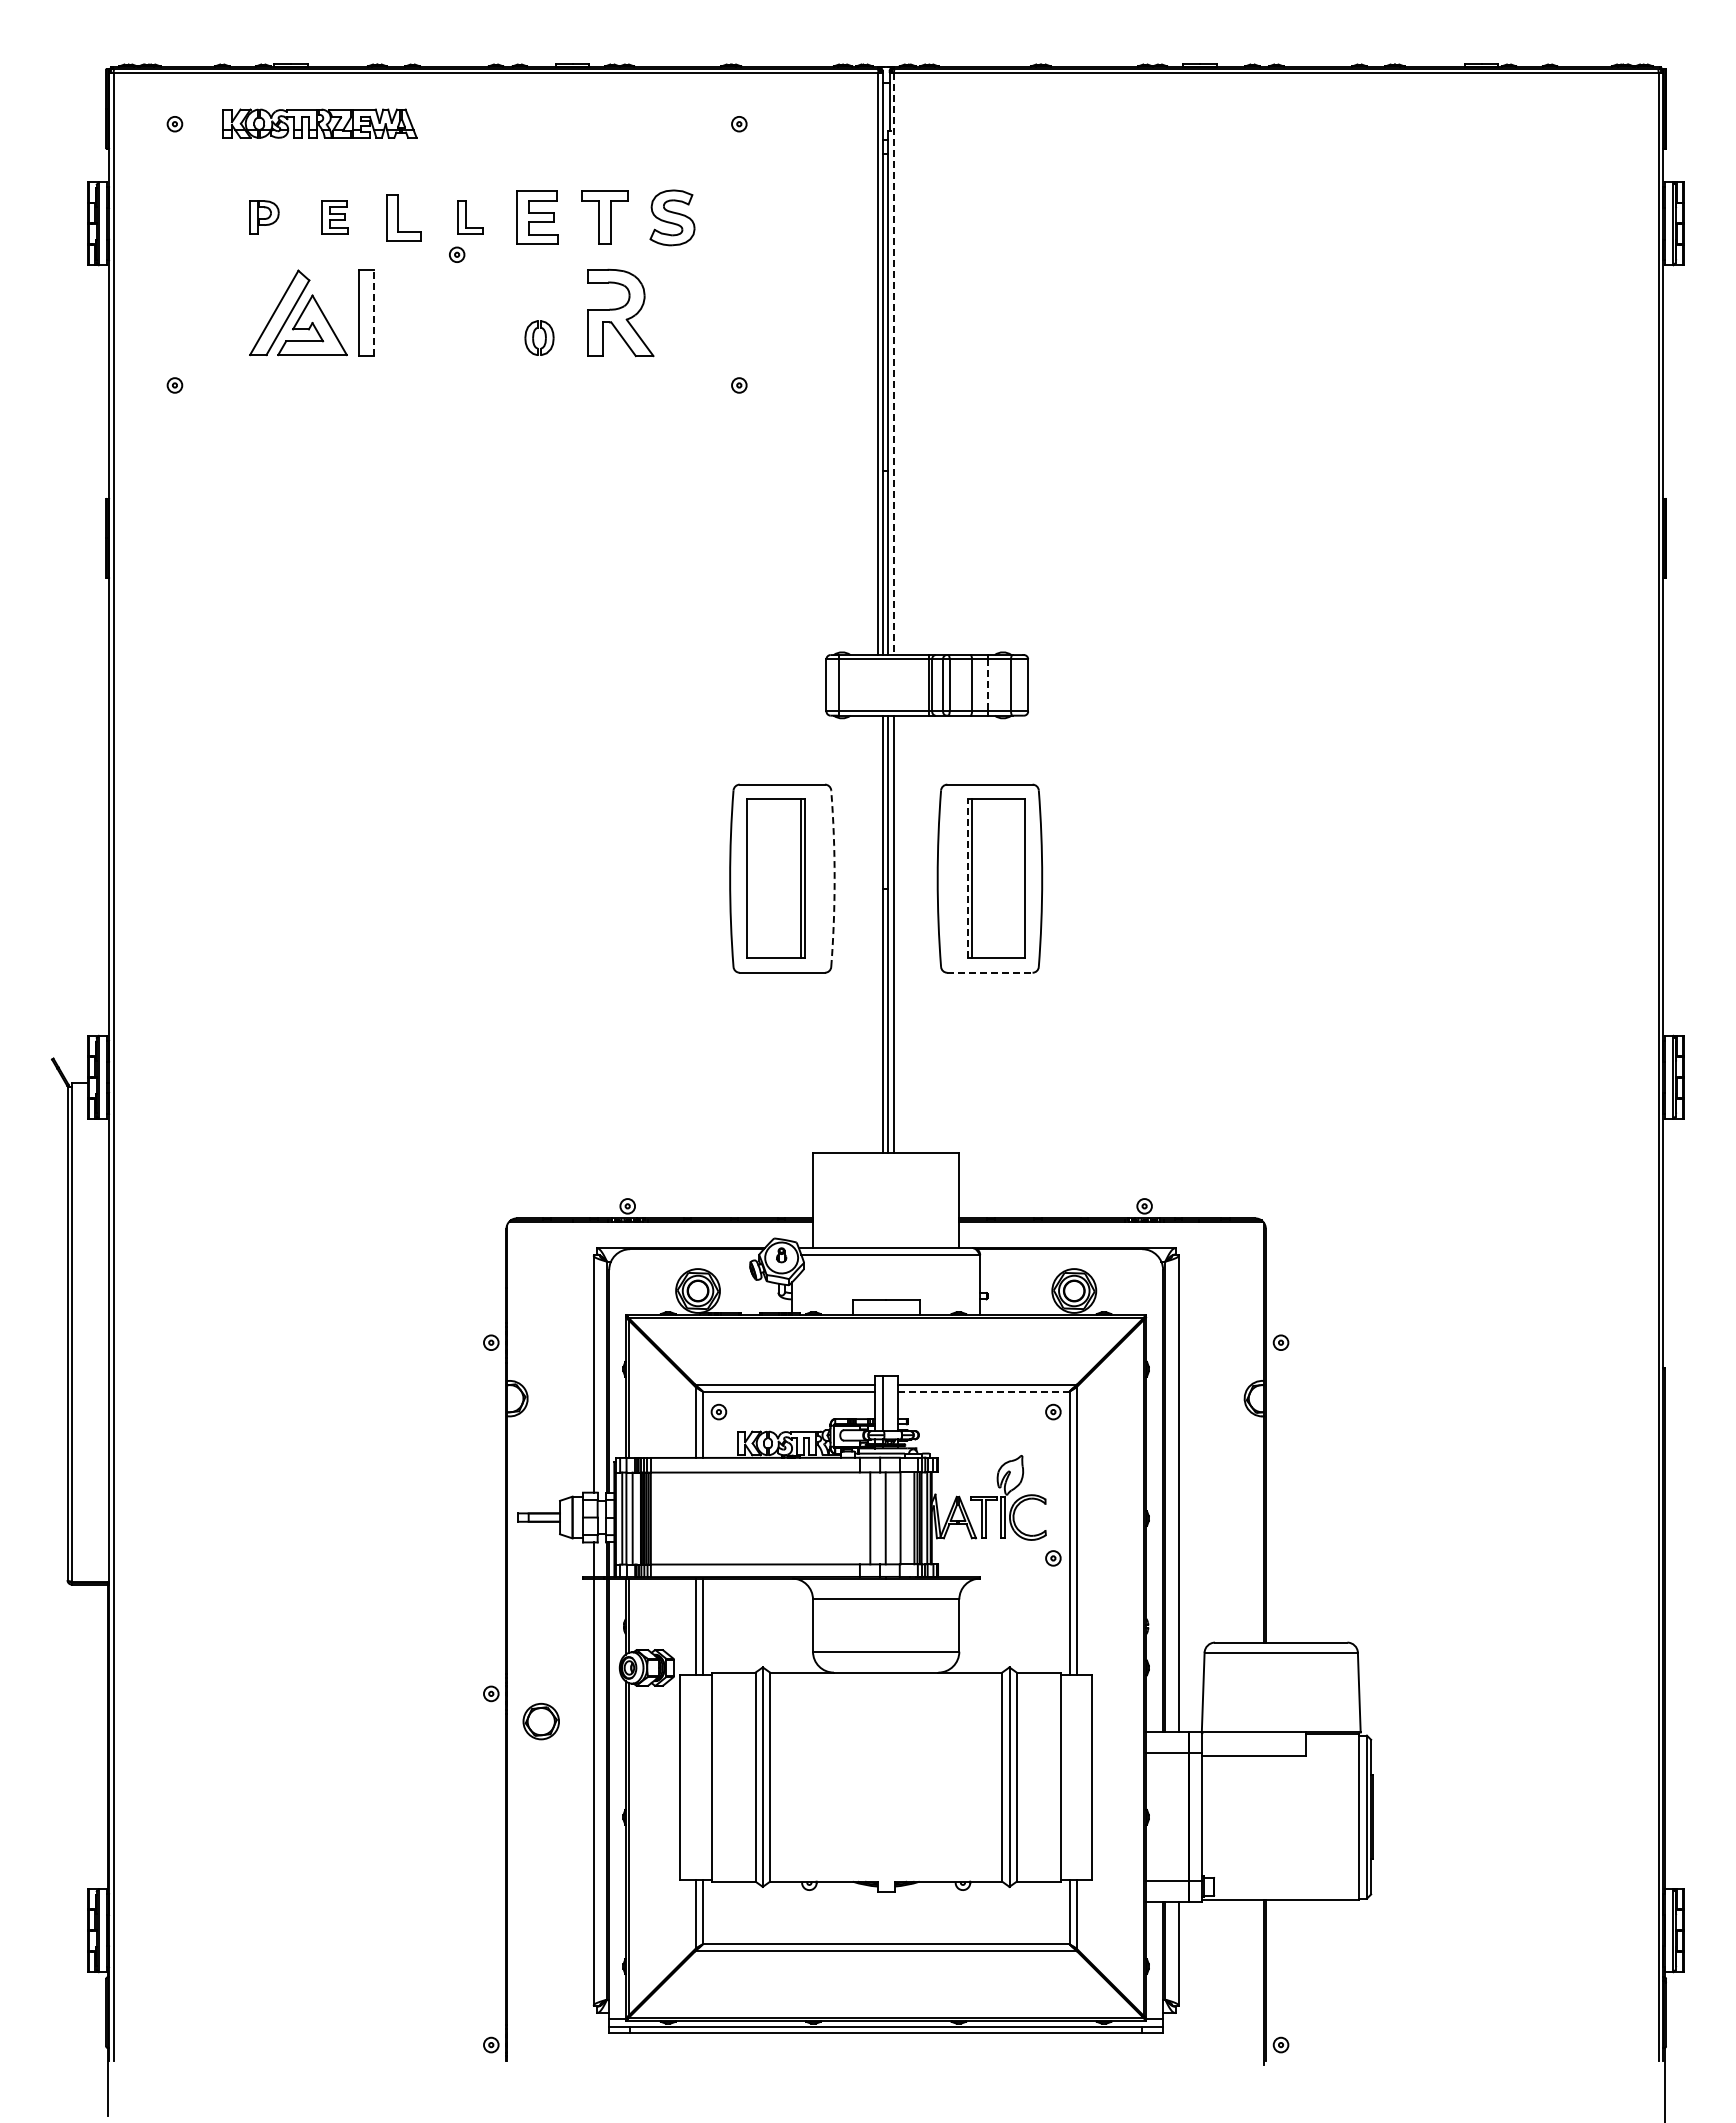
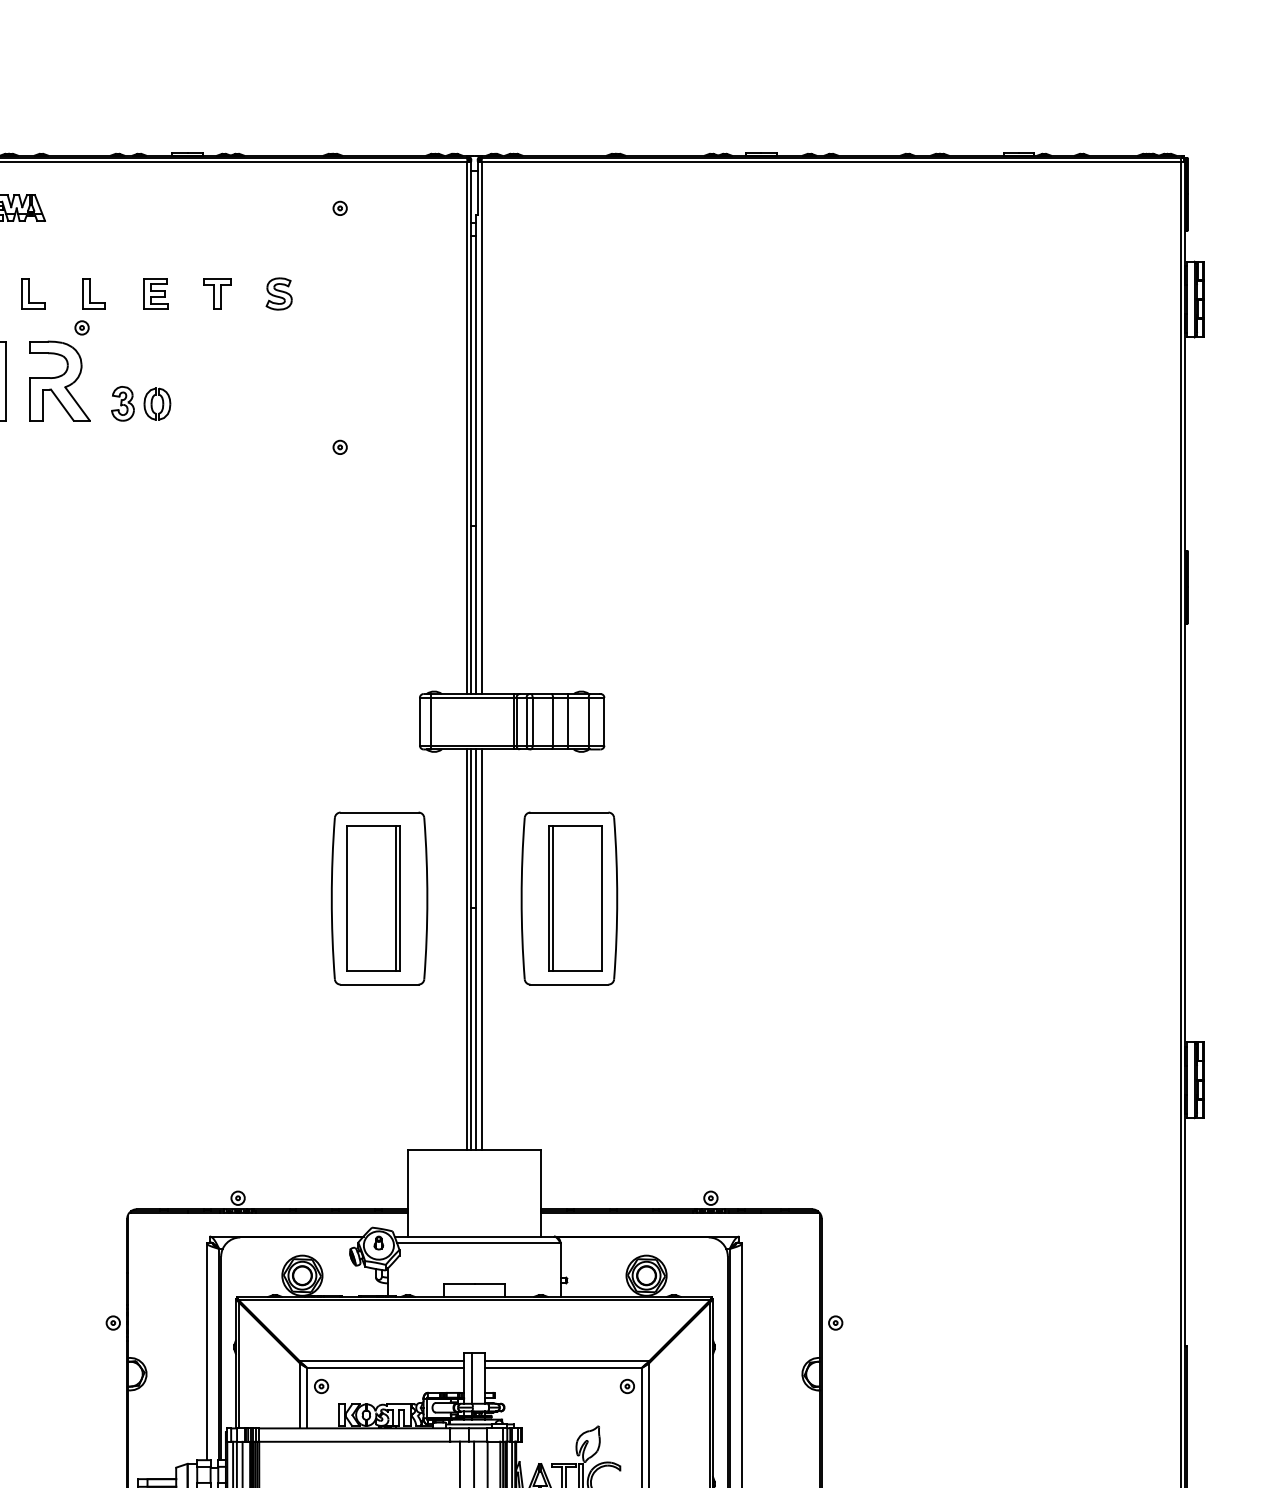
part: (403, 217) -> (33, 293), size x0.71
part: (537, 217) -> (155, 293), size x0.62
part: (605, 217) -> (217, 293), size x0.62
part: (672, 217) -> (279, 293), size x0.62
line: (374, 312) -> (6, 380), dashed -> solid
part: (620, 312) -> (59, 380), moved
part: (501, 337) -> (122, 403), added
line: (893, 364) -> (481, 428), dashed -> solid
line: (988, 685) -> (568, 721), dashed -> solid
arc: (834, 878) -> (427, 898), dashed -> solid
line: (967, 878) -> (548, 898), dashed -> solid
line: (878, 934) -> (467, 949), added
line: (989, 972) -> (569, 984), dashed -> solid
line: (984, 1391) -> (564, 1367), dashed -> solid

